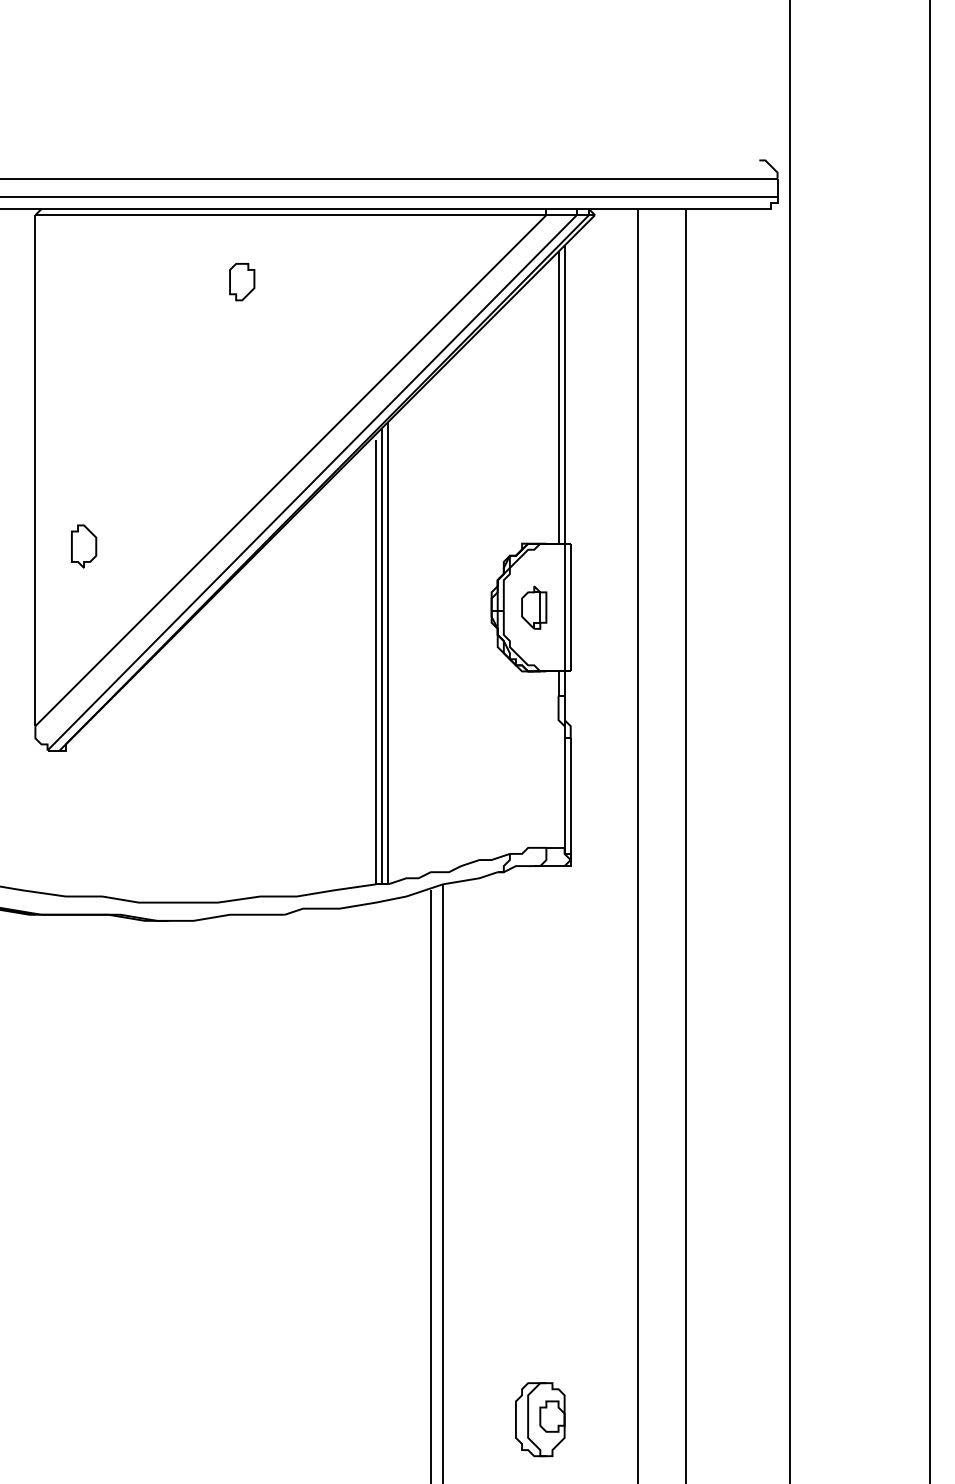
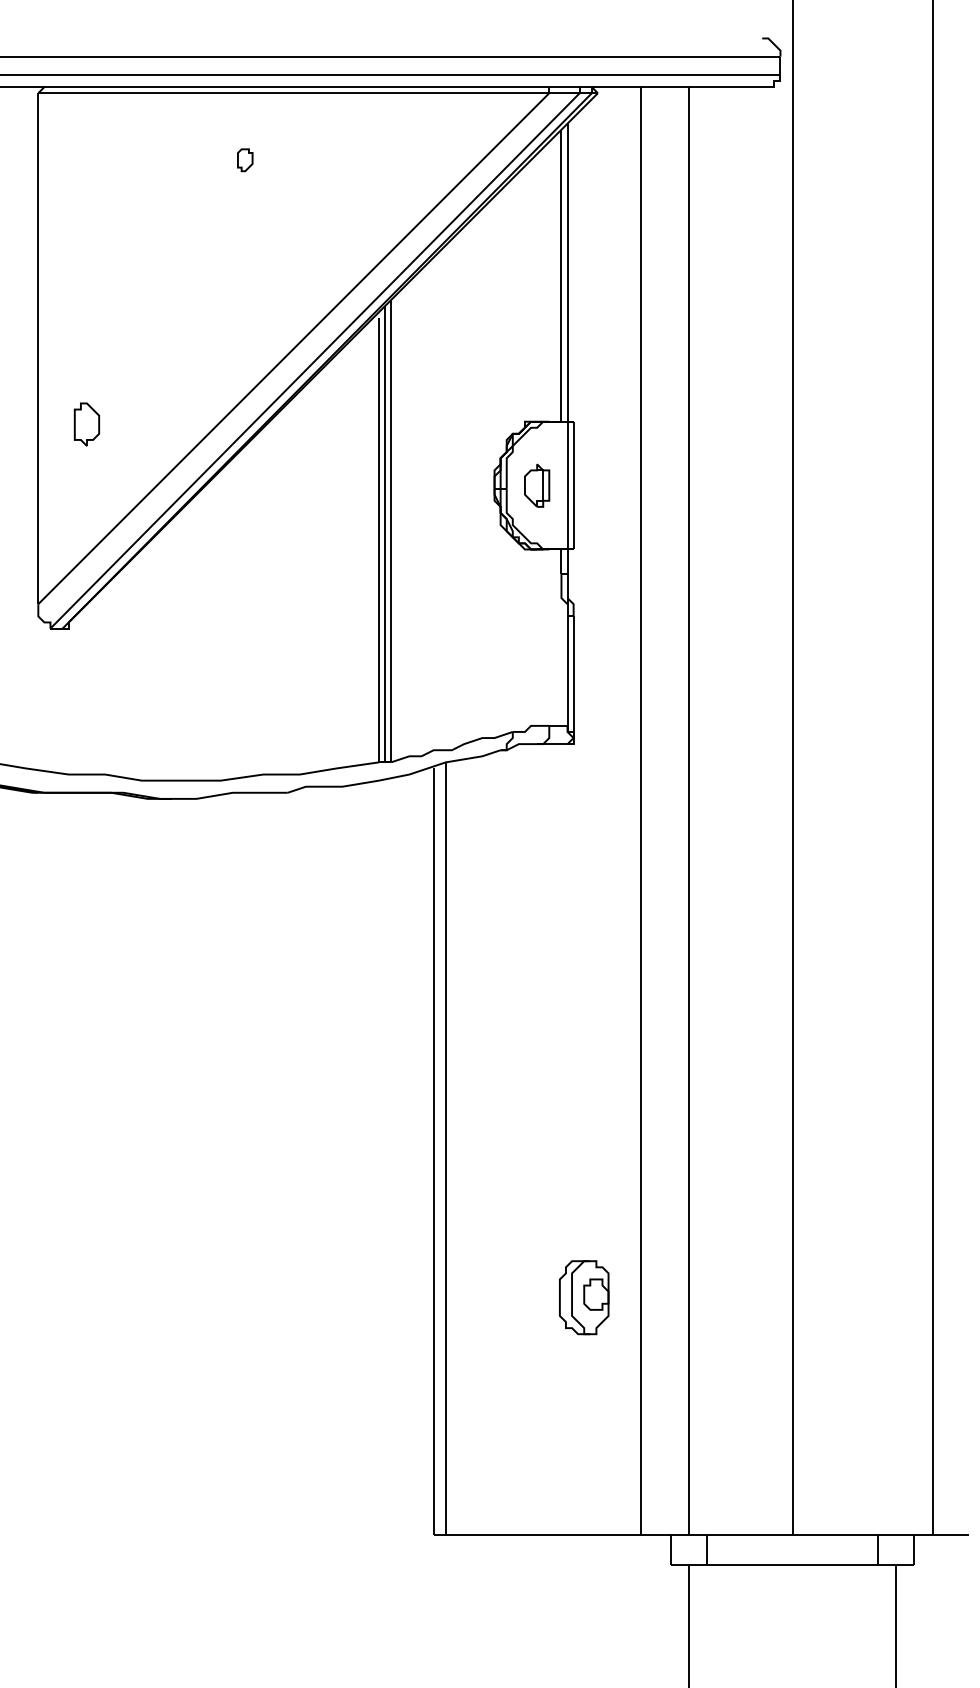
part: (242, 282) -> (245, 160), size x0.6
part: (540, 1419) -> (584, 1297), moved

